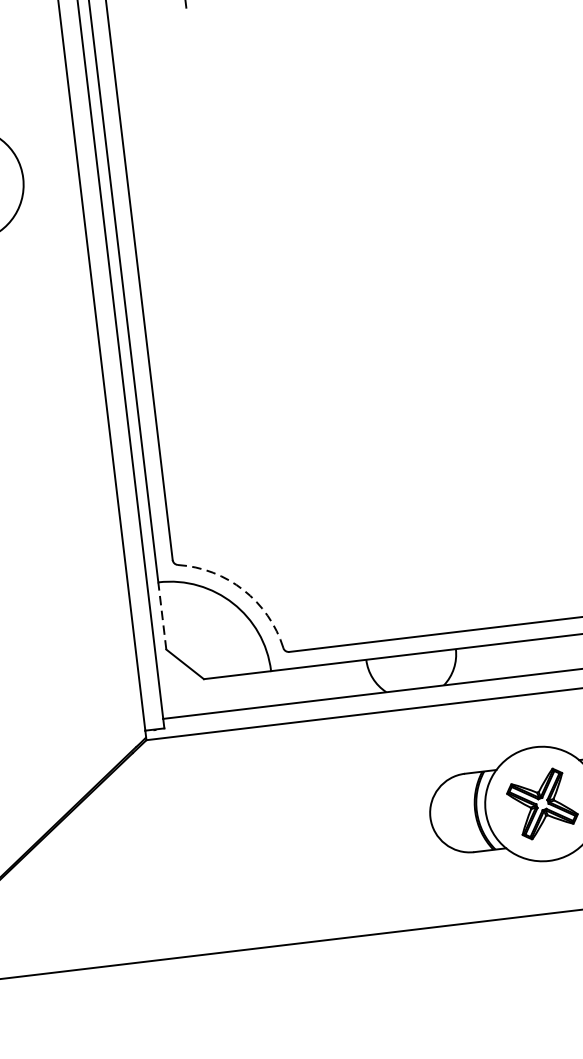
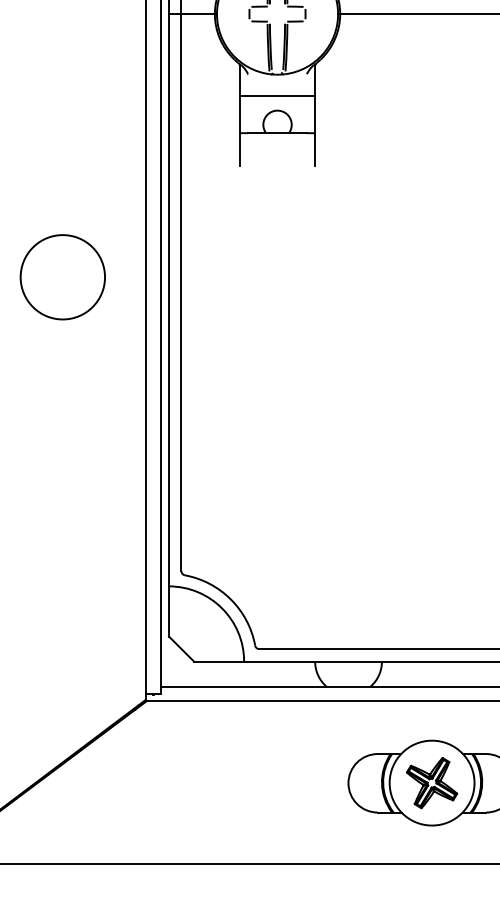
arc: (242, 590) -> (230, 599), dashed -> solid
line: (161, 614) -> (168, 610), dashed -> solid

